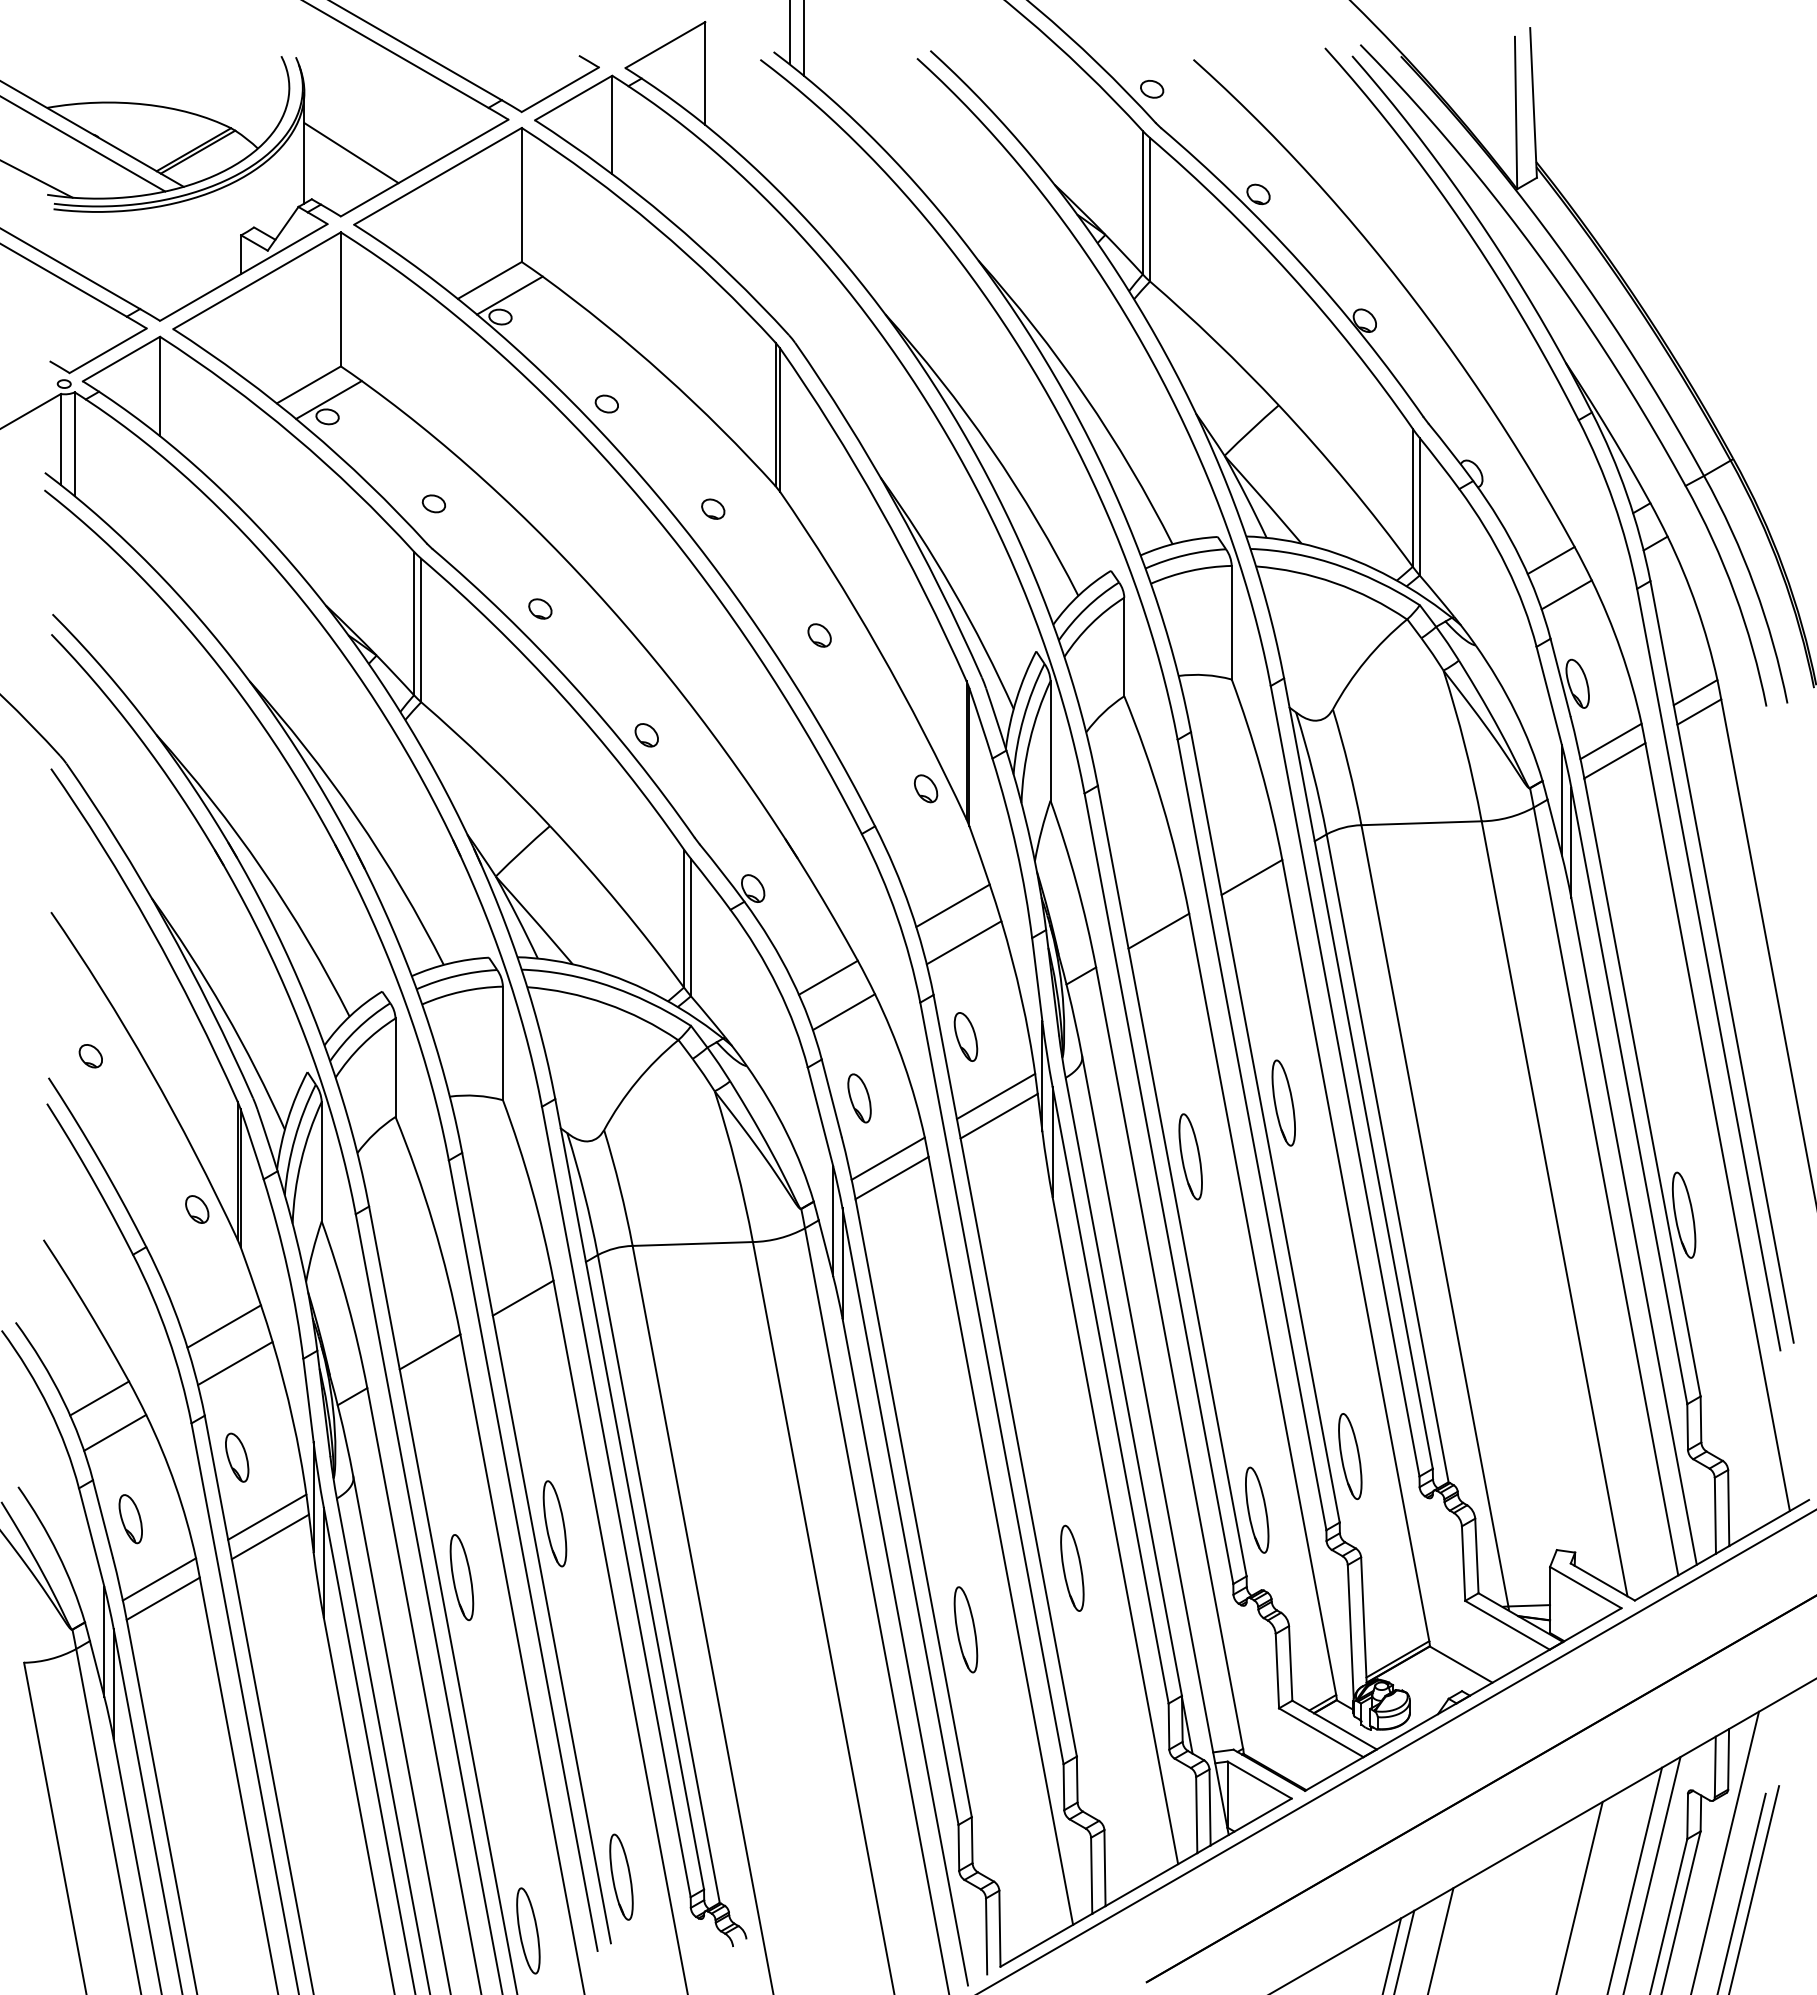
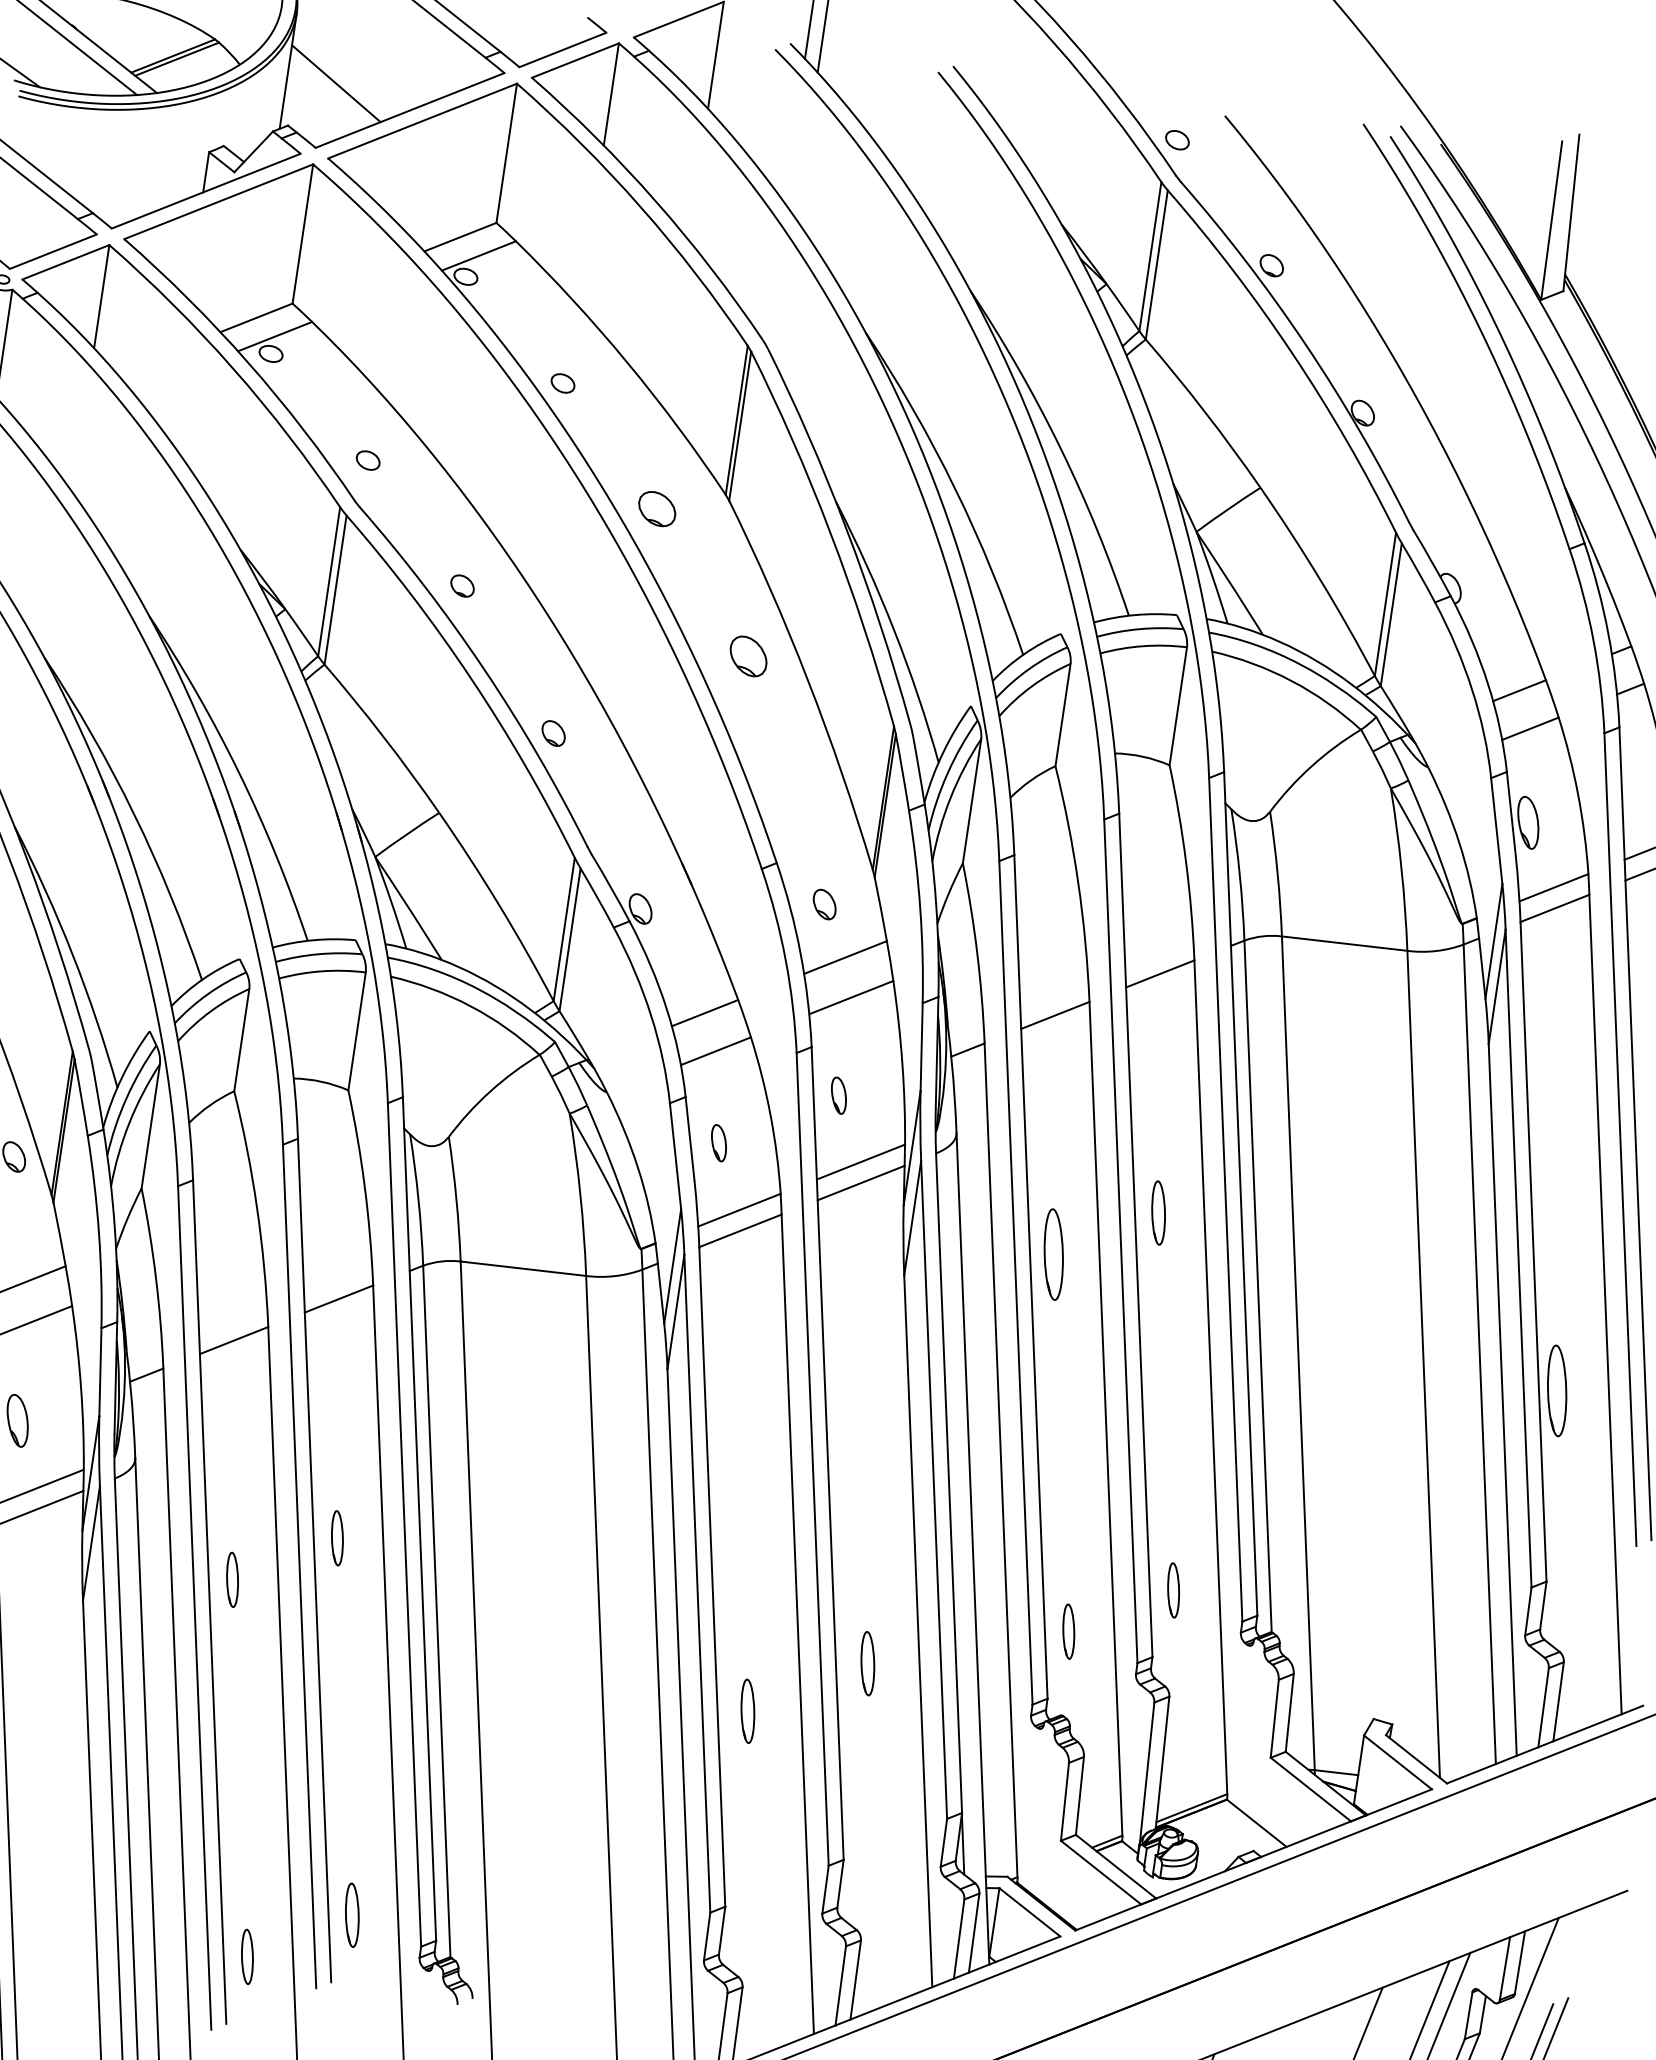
part: (713, 508) -> (657, 508), size x1.6
part: (819, 635) -> (748, 656), size x1.6
part: (925, 788) -> (824, 904), moved
part: (965, 1036) -> (838, 1095), size x0.7
part: (859, 1098) -> (718, 1143), size x0.7
part: (1283, 1102) -> (1158, 1212), size x0.7
part: (1350, 1456) -> (1173, 1590), size x0.6
part: (1257, 1509) -> (1069, 1631), size x0.6
part: (554, 1523) -> (336, 1537), size x0.6
part: (1072, 1567) -> (868, 1662), size x0.7
part: (461, 1577) -> (232, 1579), size x0.6
part: (965, 1629) -> (747, 1710), size x0.7
part: (621, 1876) -> (352, 1914), size x0.7
part: (528, 1930) -> (247, 1956), size x0.6

